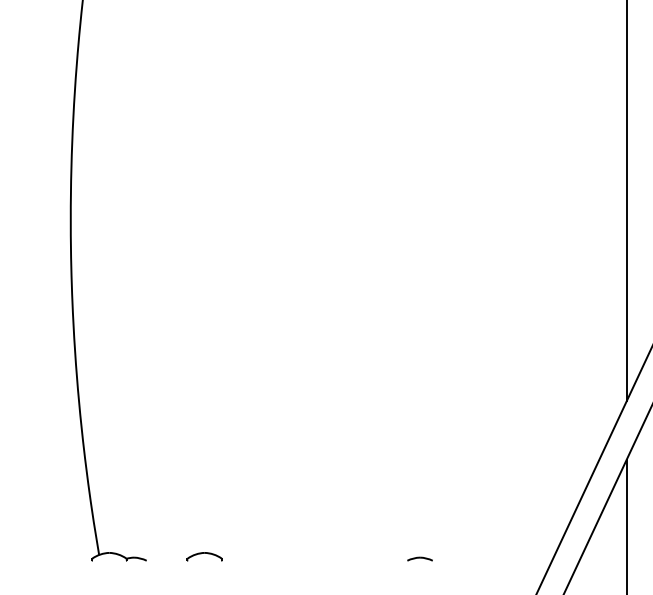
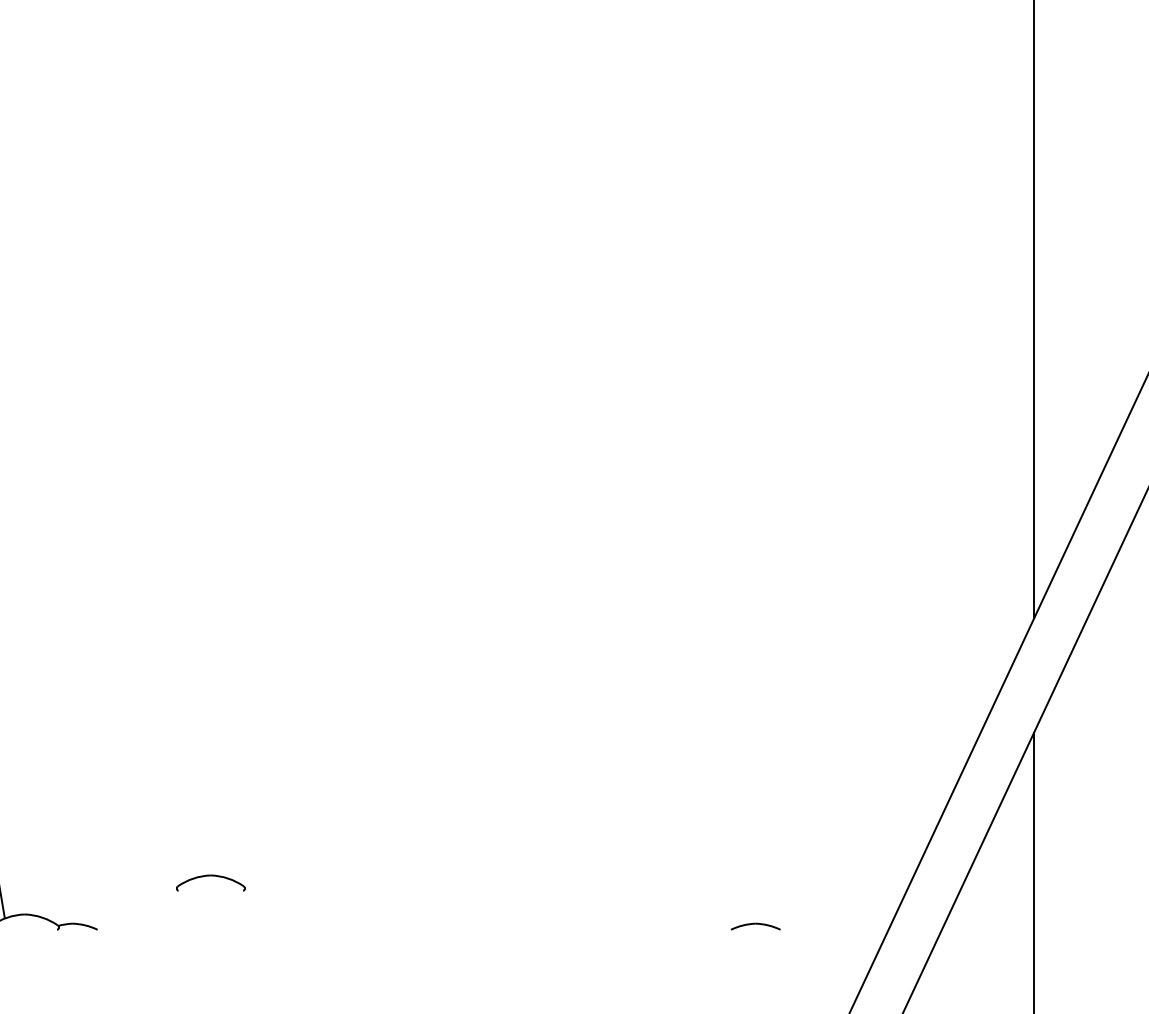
part: (204, 556) -> (210, 882), moved
part: (419, 558) -> (754, 925), moved

